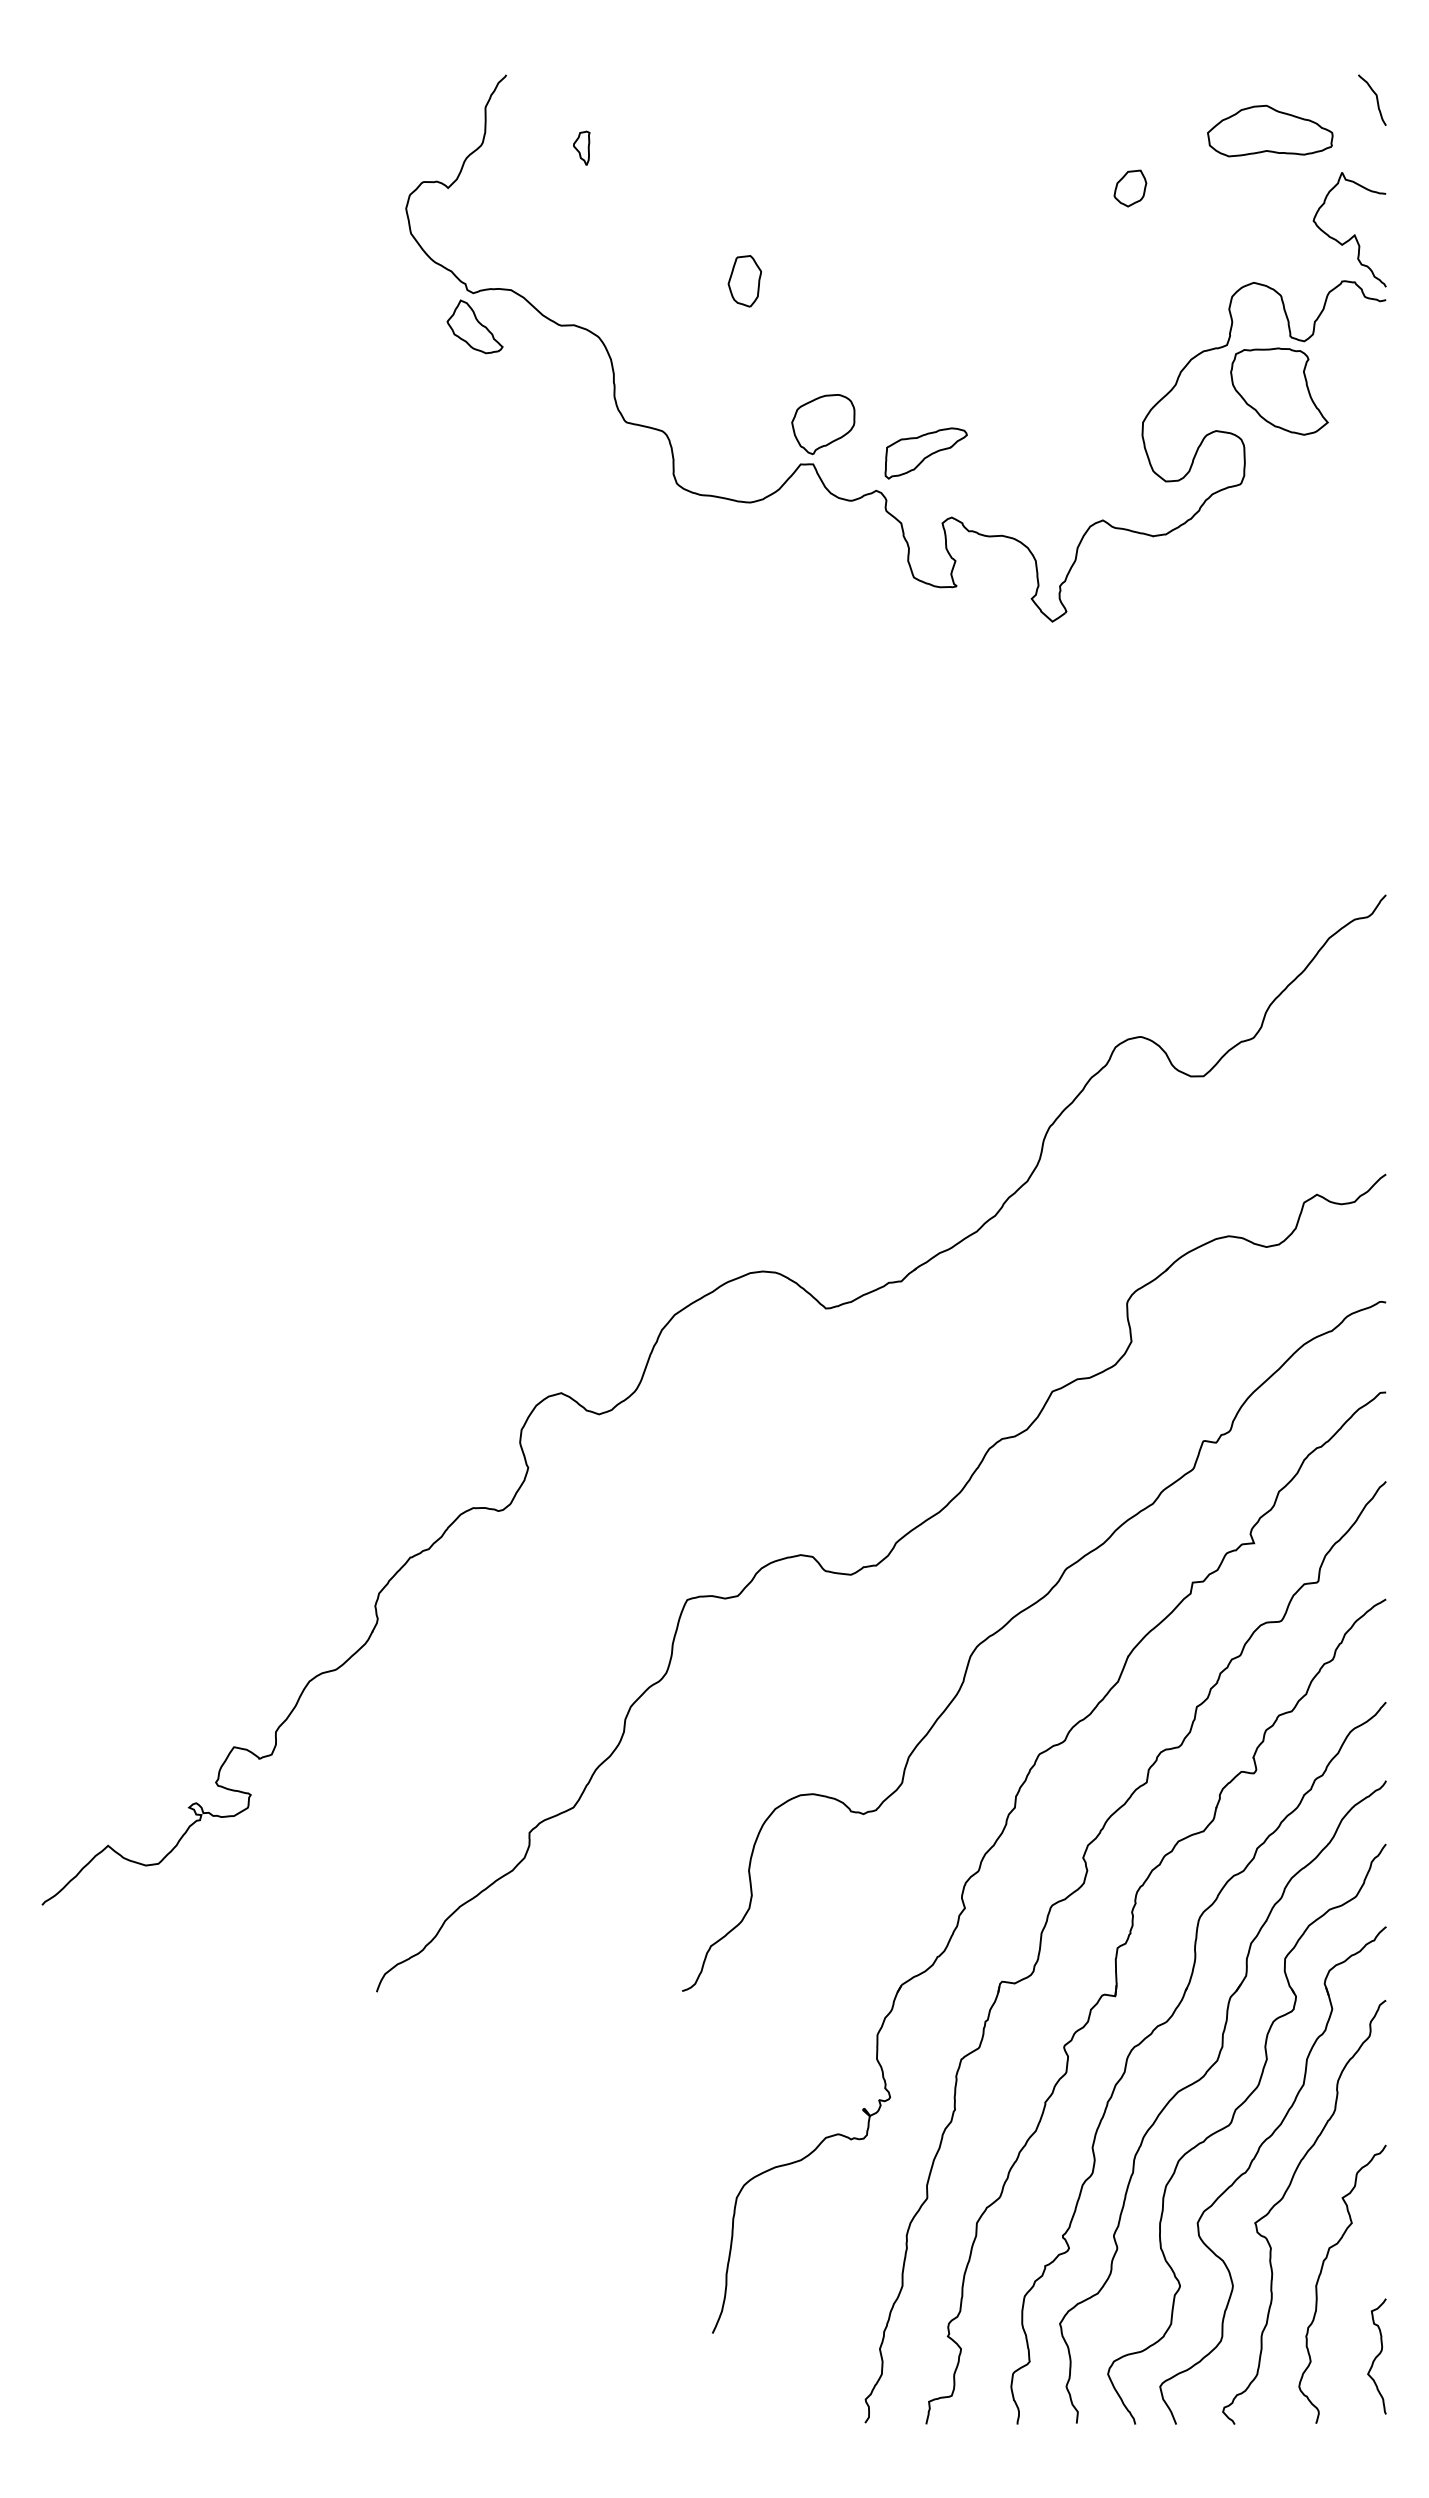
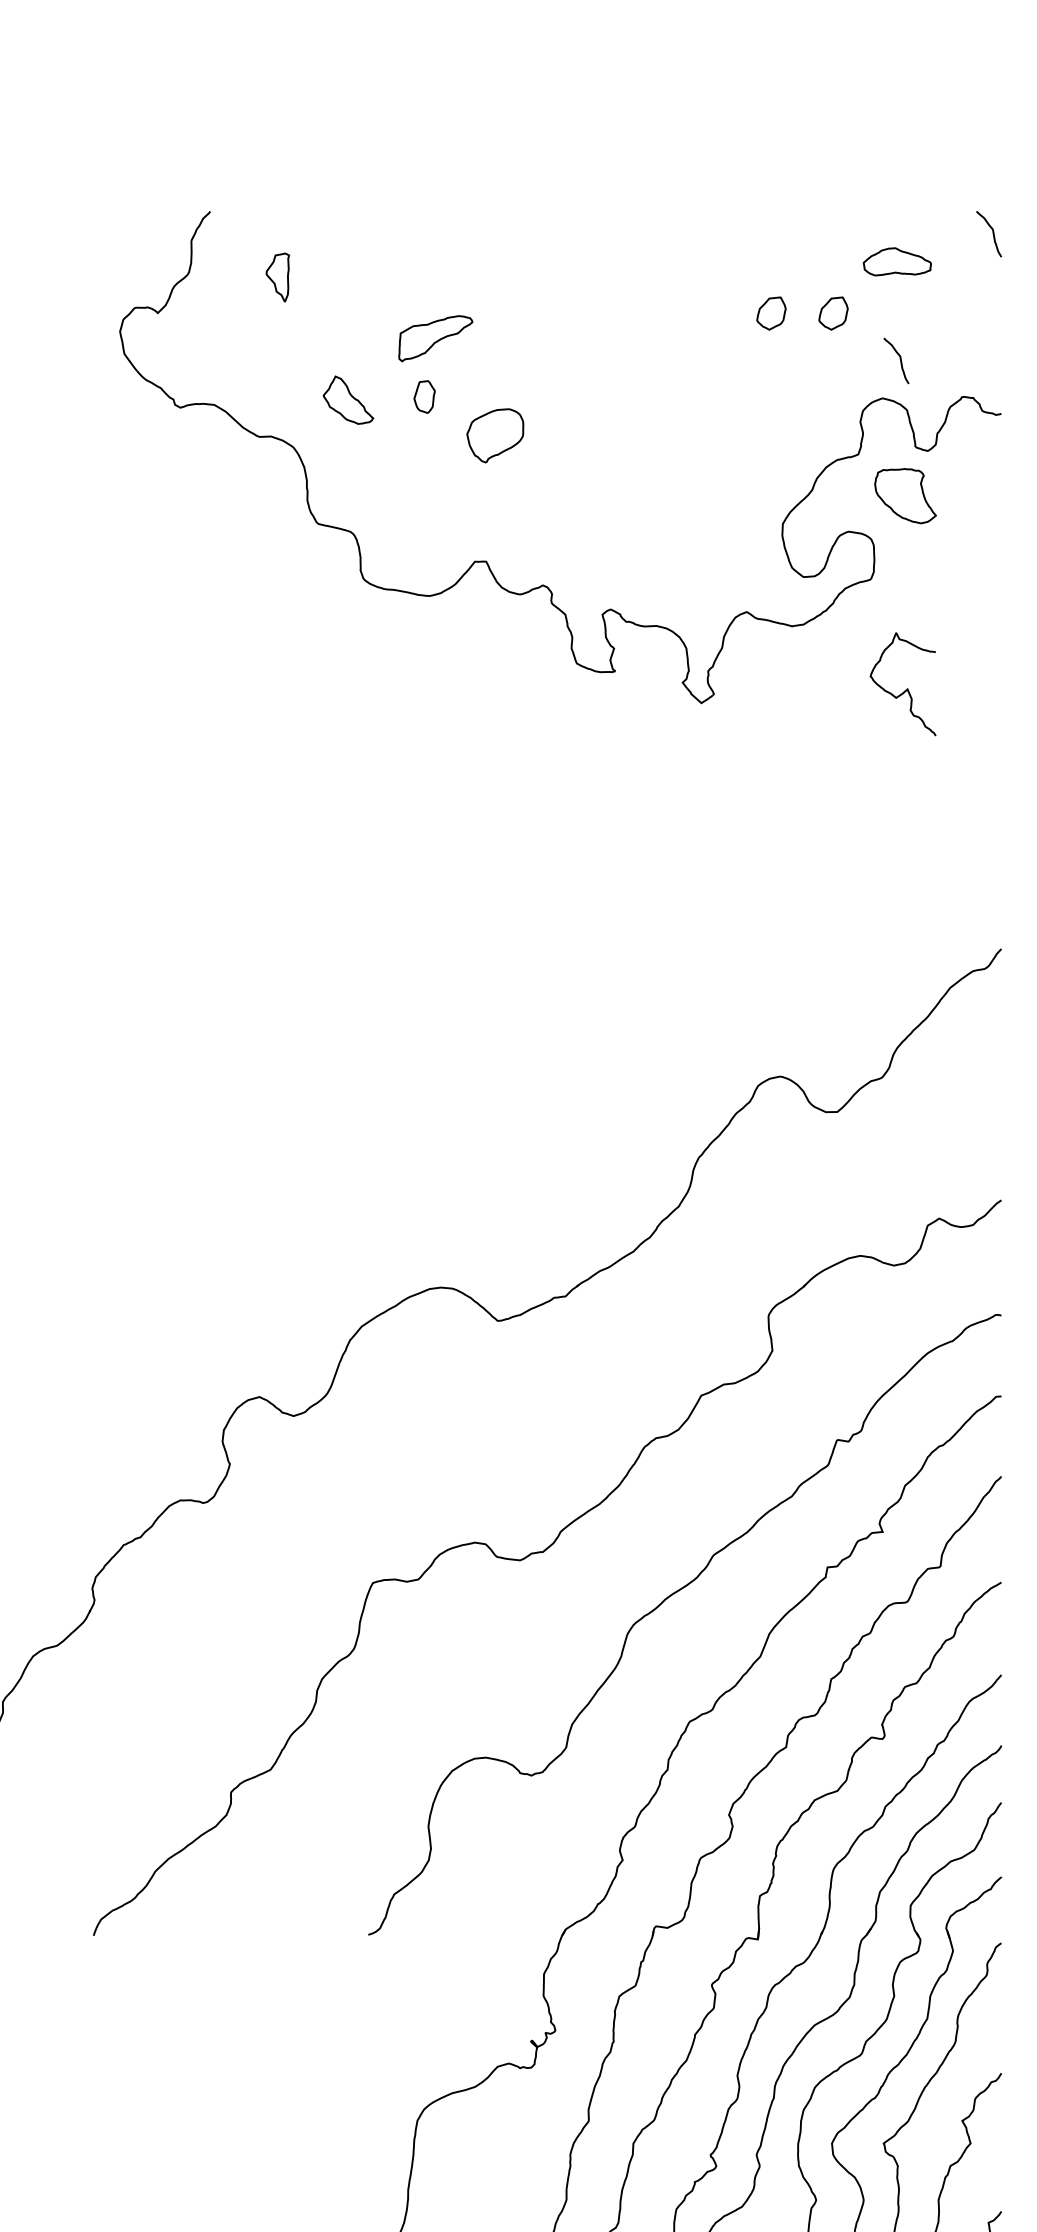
part: (1270, 130) -> (897, 261), size x0.6
part: (581, 147) -> (277, 276), size x1.6
part: (1199, 188) -> (833, 313), added
curve: (1354, 234) -> (907, 688), moved
curve: (1273, 240) -> (900, 360), added
part: (744, 281) -> (424, 397), size x0.7
part: (474, 326) -> (347, 399), moved
part: (1279, 391) -> (905, 496), size x0.7
part: (823, 424) -> (495, 435), moved
part: (925, 453) -> (435, 338), moved

